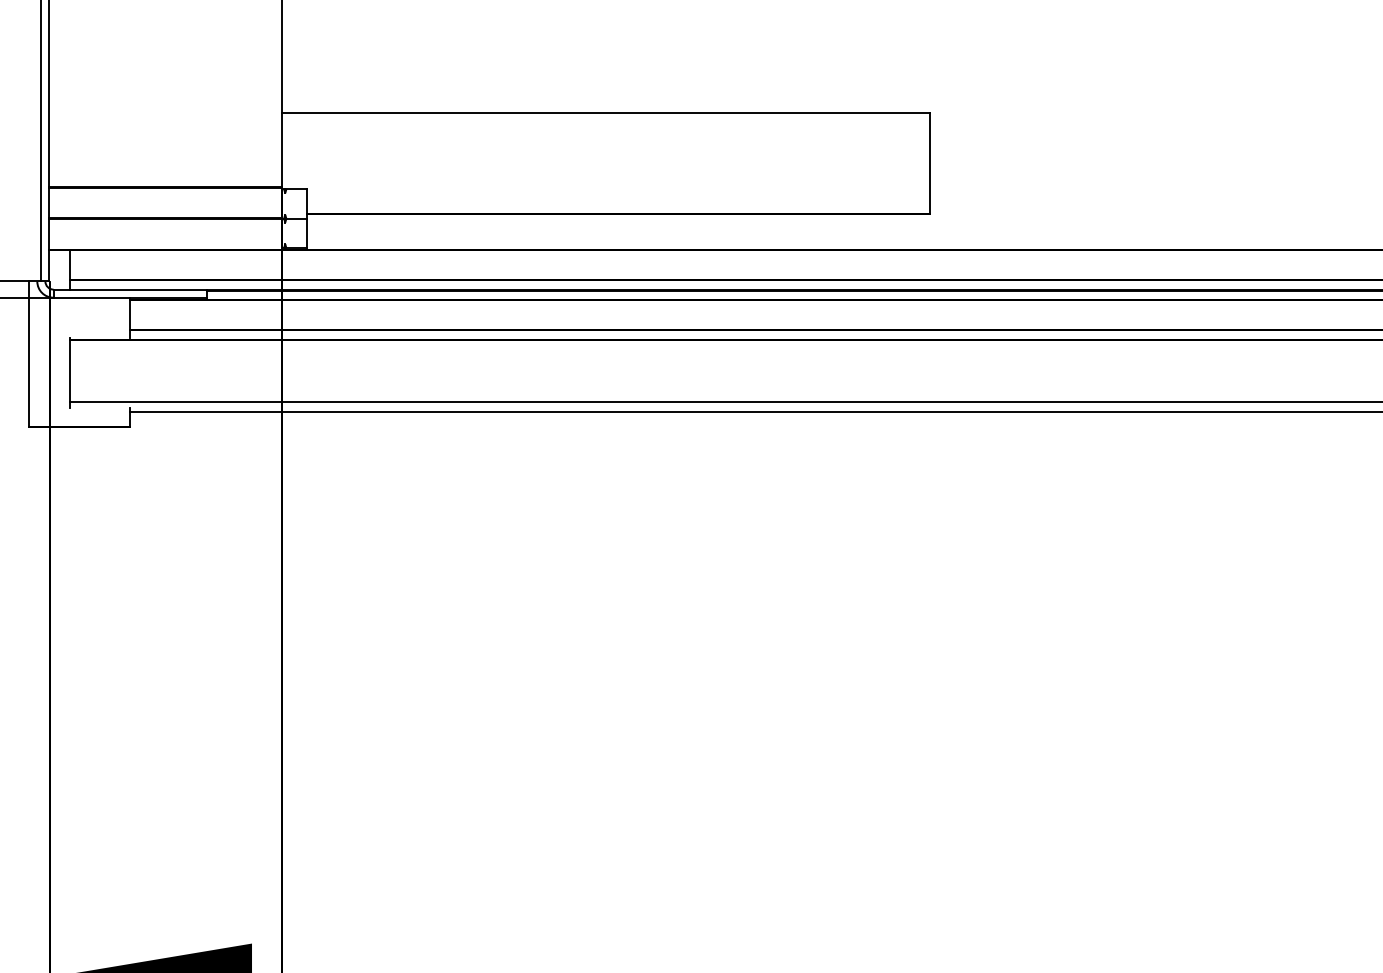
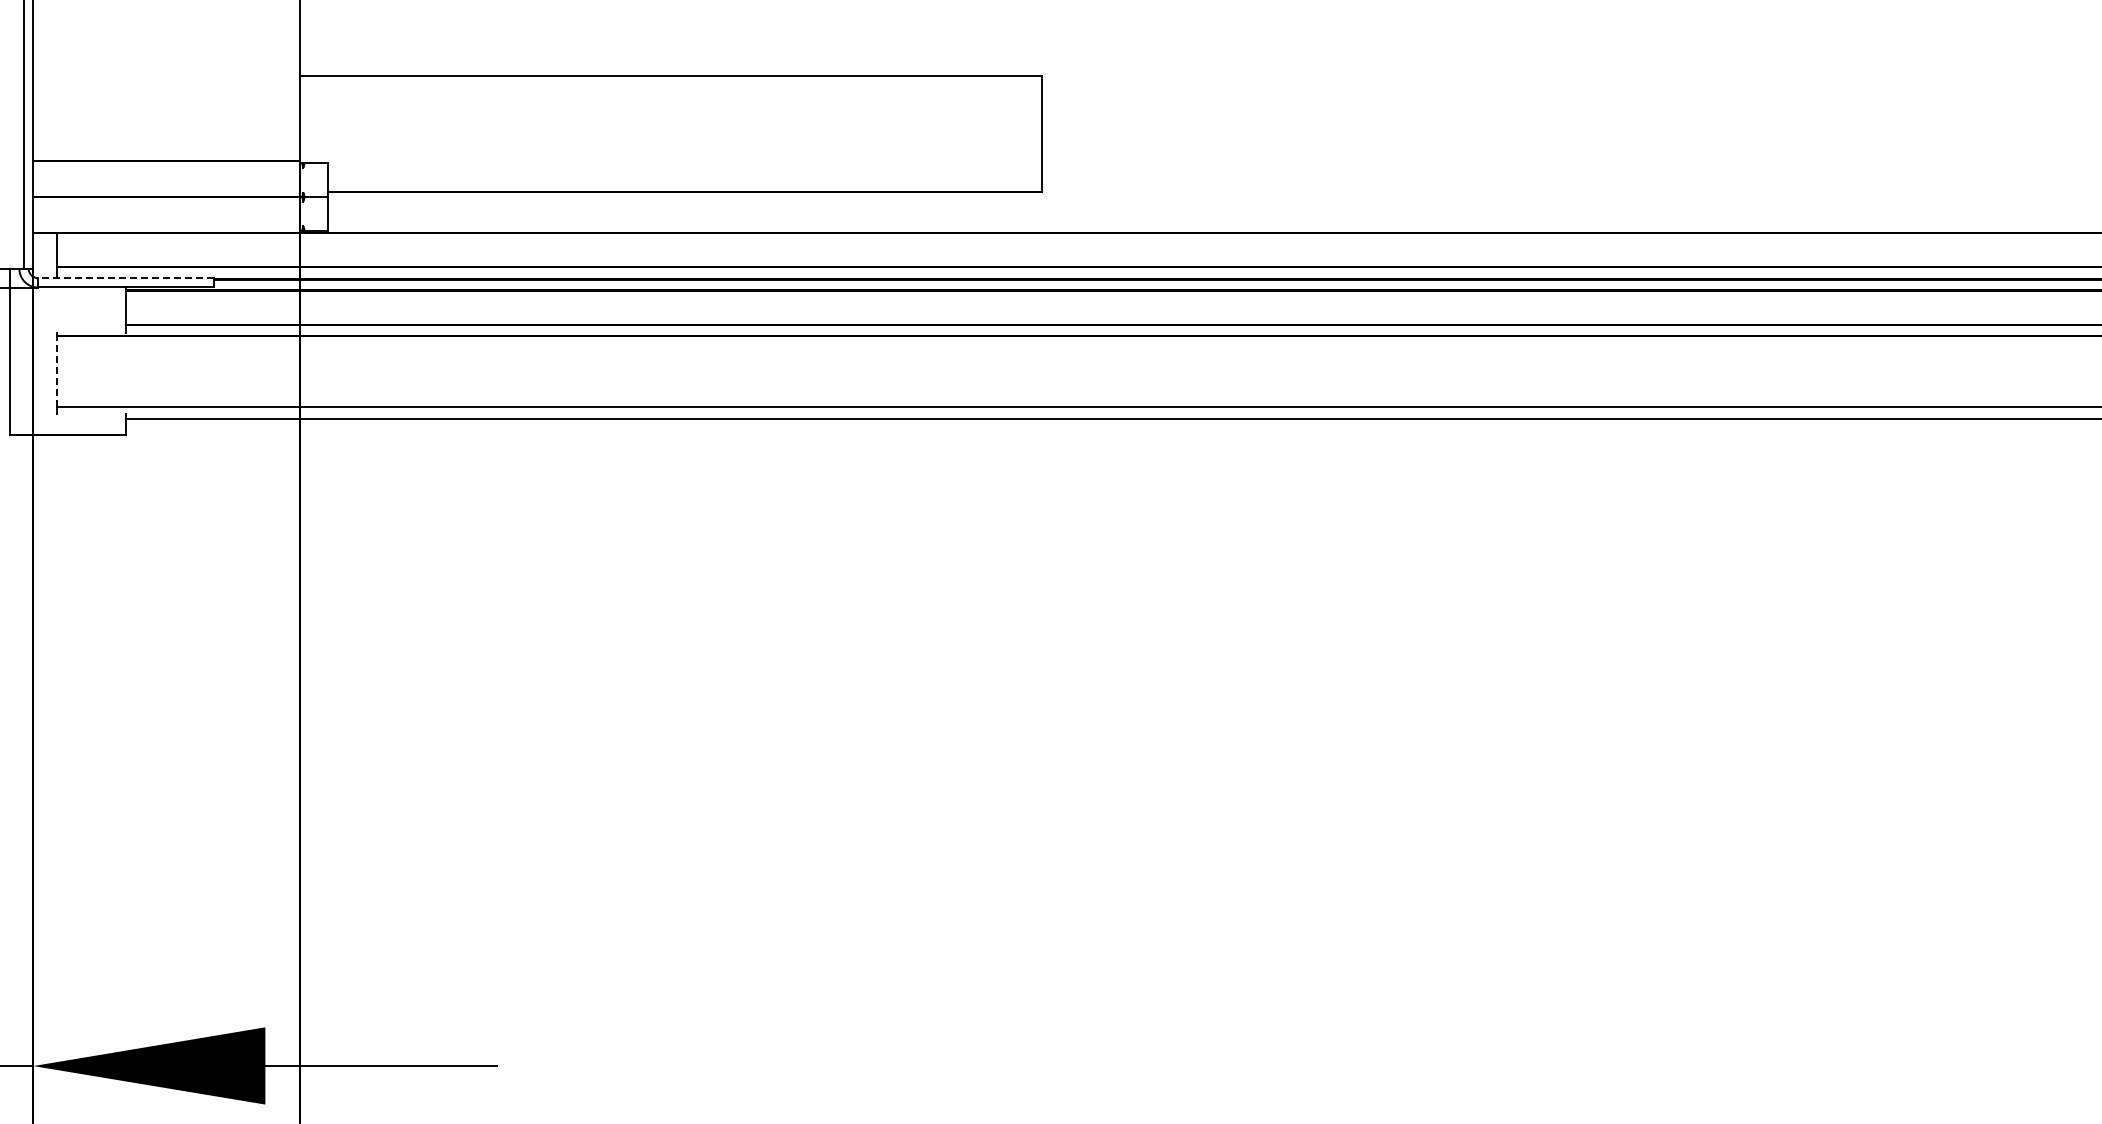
line: (129, 289) -> (125, 278), solid -> dashed
line: (69, 370) -> (56, 370), solid -> dashed

